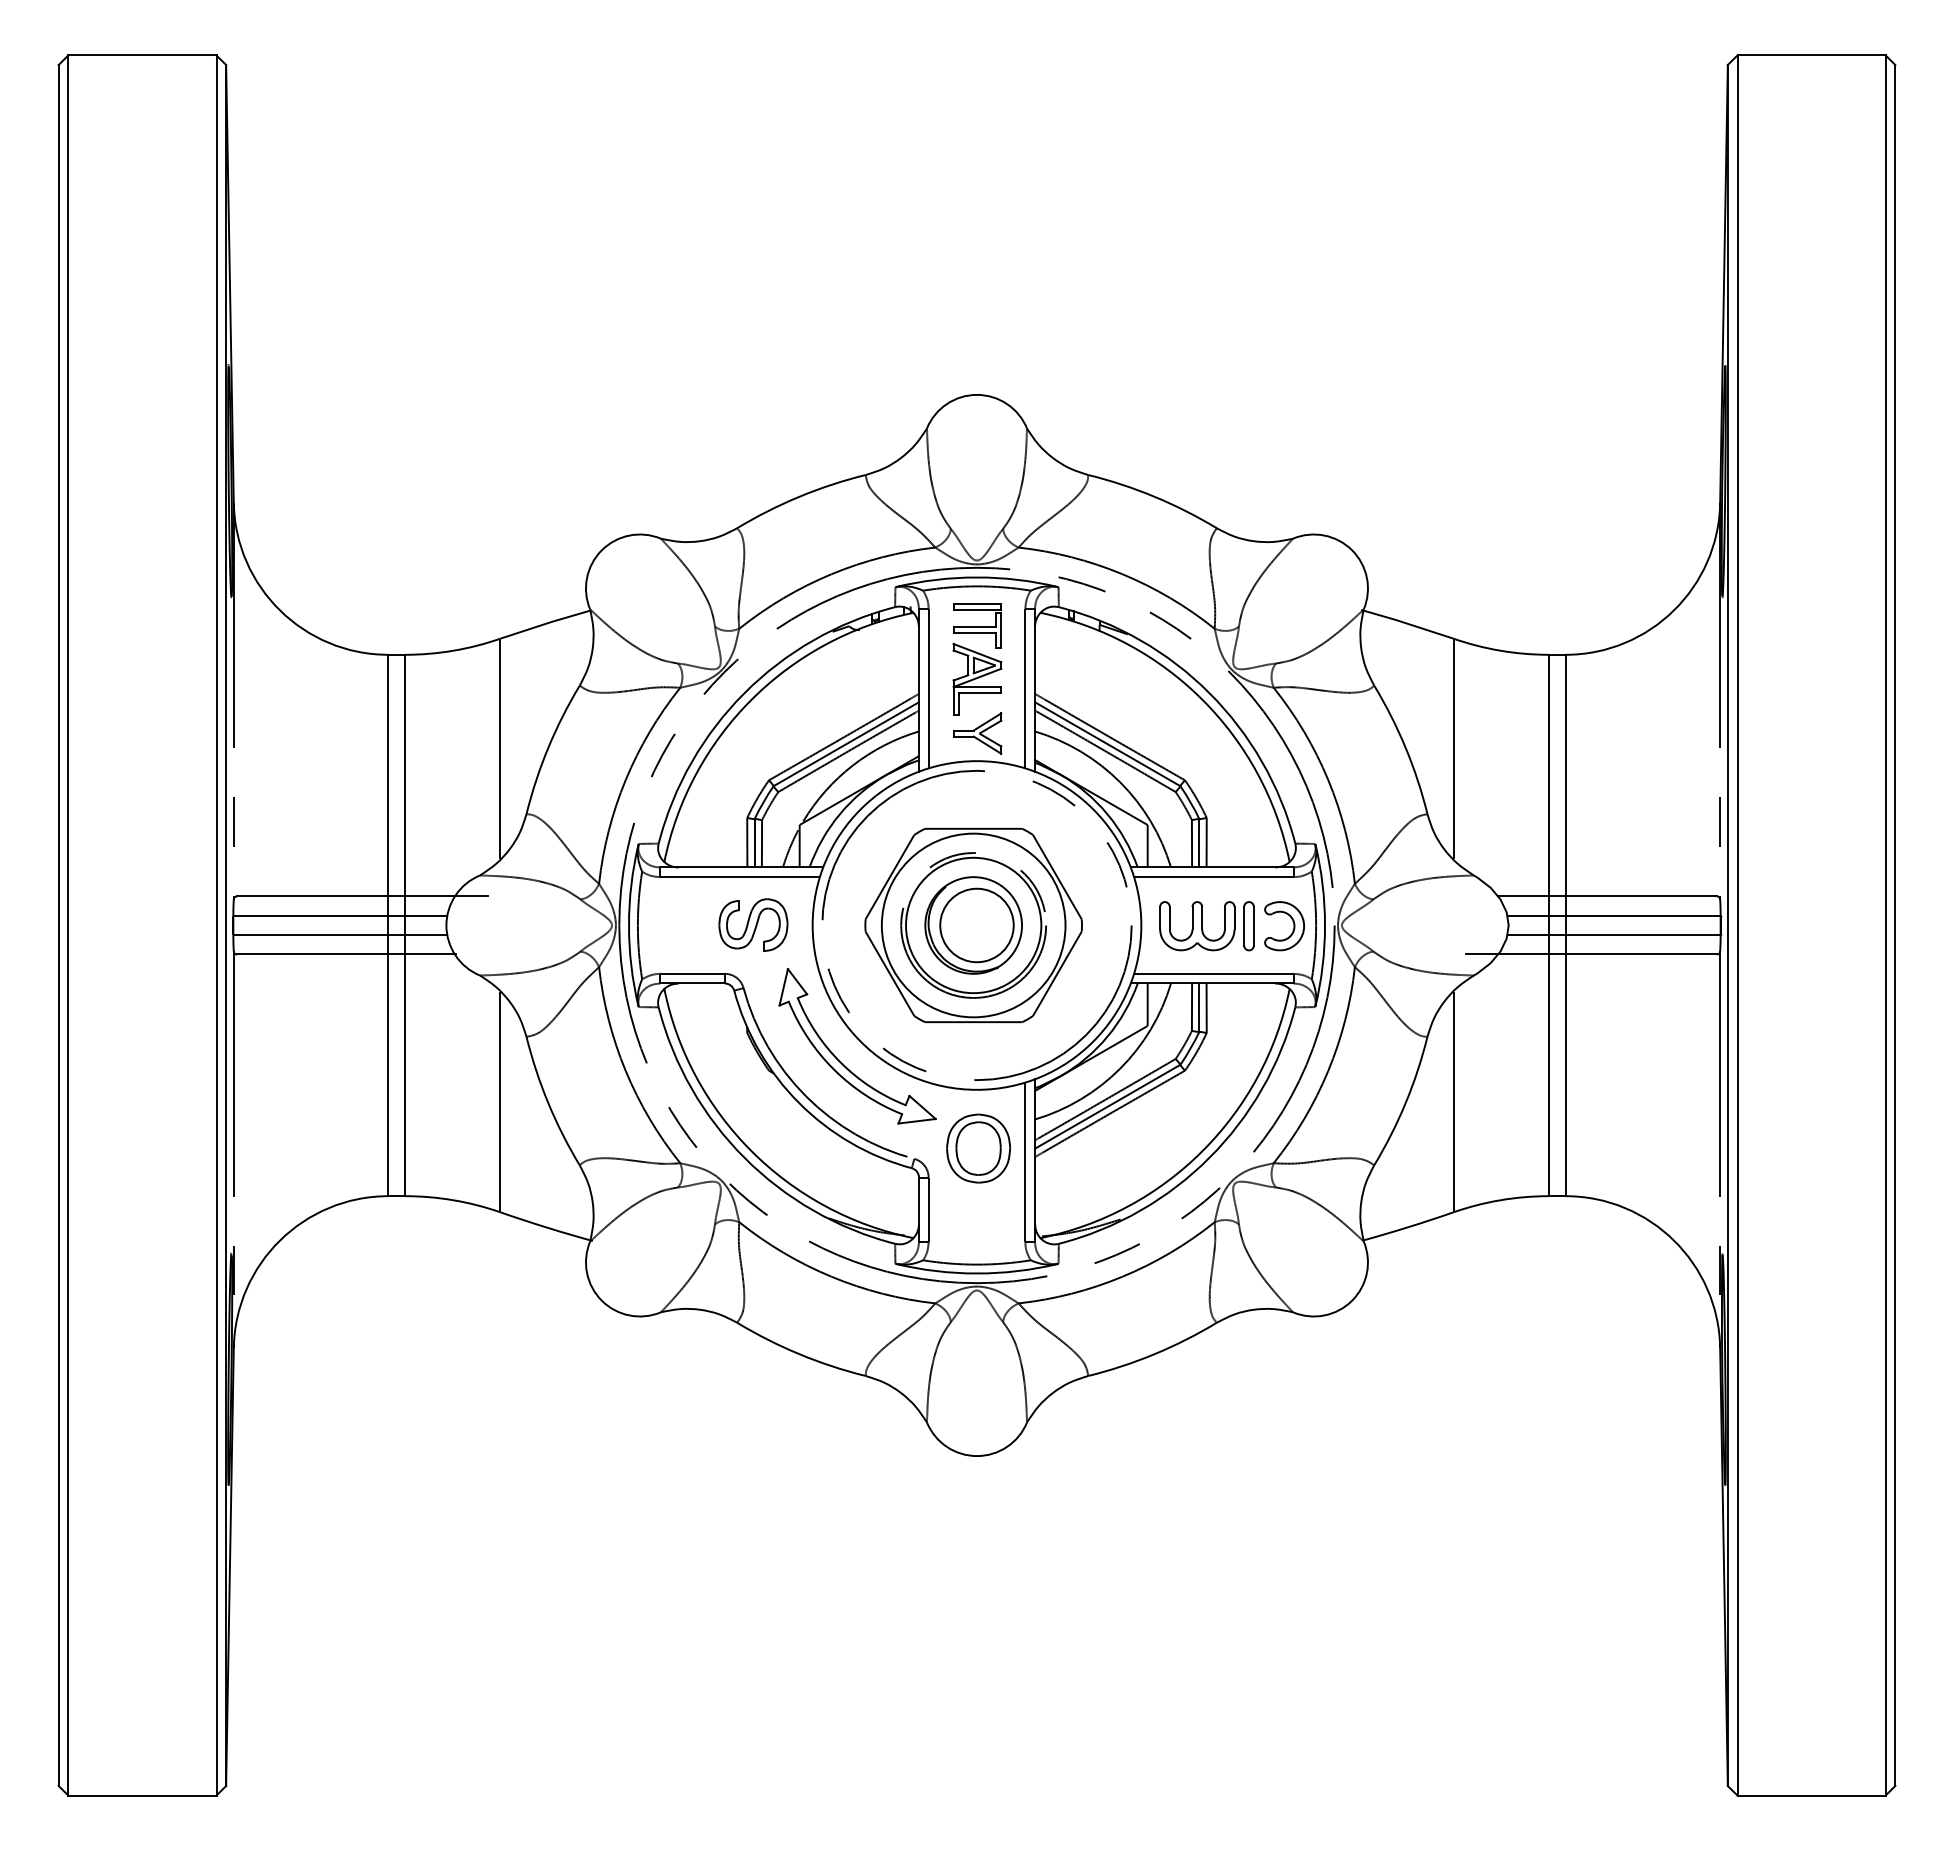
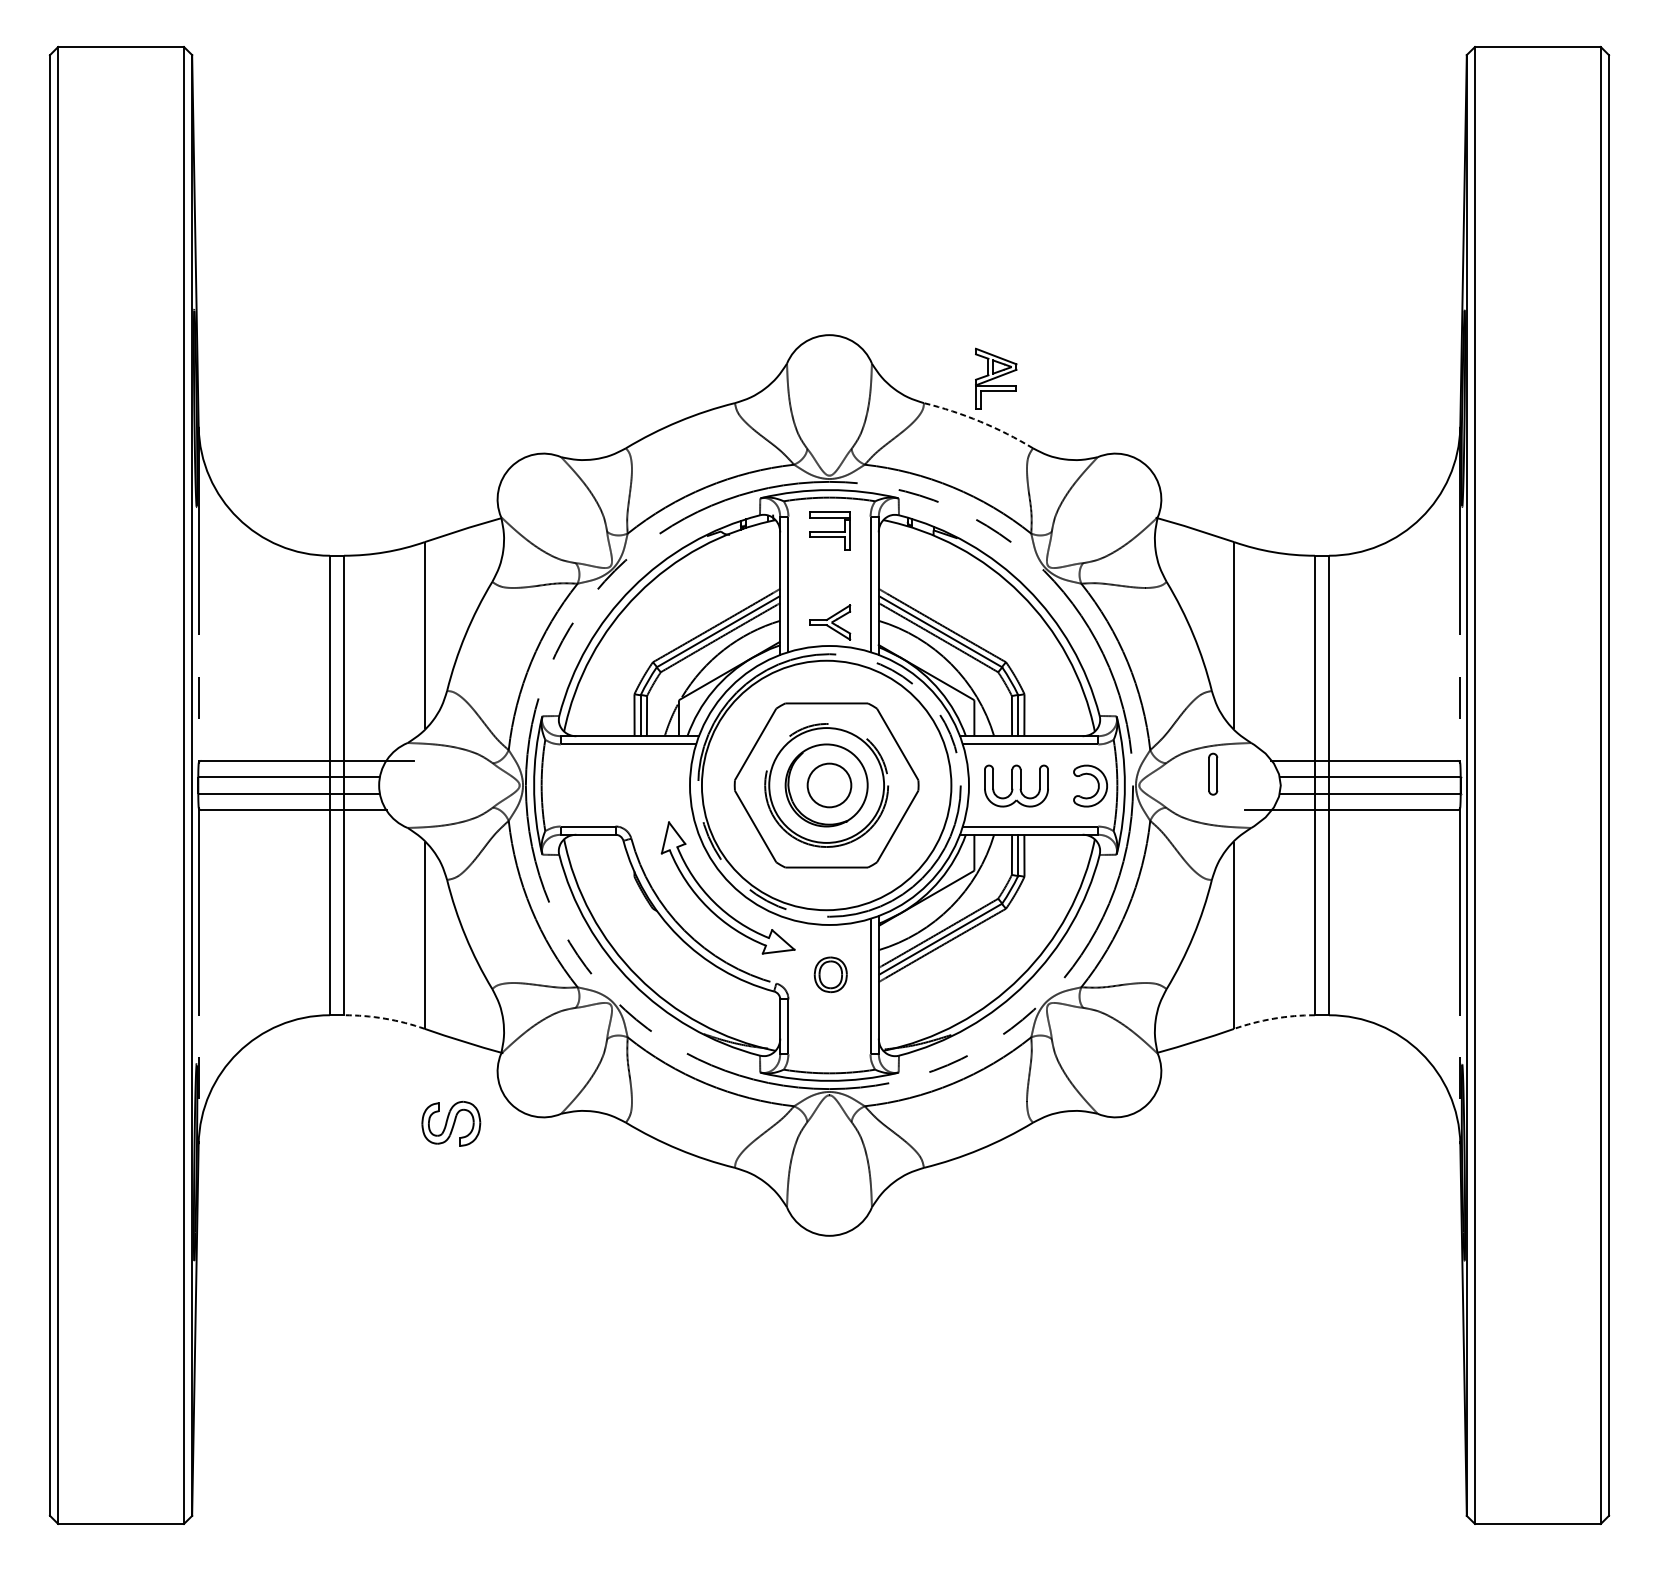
arc: (1154, 496) -> (980, 421), solid -> dashed
part: (977, 679) -> (996, 378), moved
part: (753, 924) -> (451, 1123), moved
circle: (973, 925) -> (826, 785), size x1.6
circle: (976, 925) -> (829, 785), size x0.7
part: (1248, 926) -> (1212, 774), moved
part: (978, 1148) -> (830, 974), size x0.6
arc: (453, 1200) -> (385, 1018), solid -> dashed
arc: (1500, 1200) -> (1273, 1018), solid -> dashed

